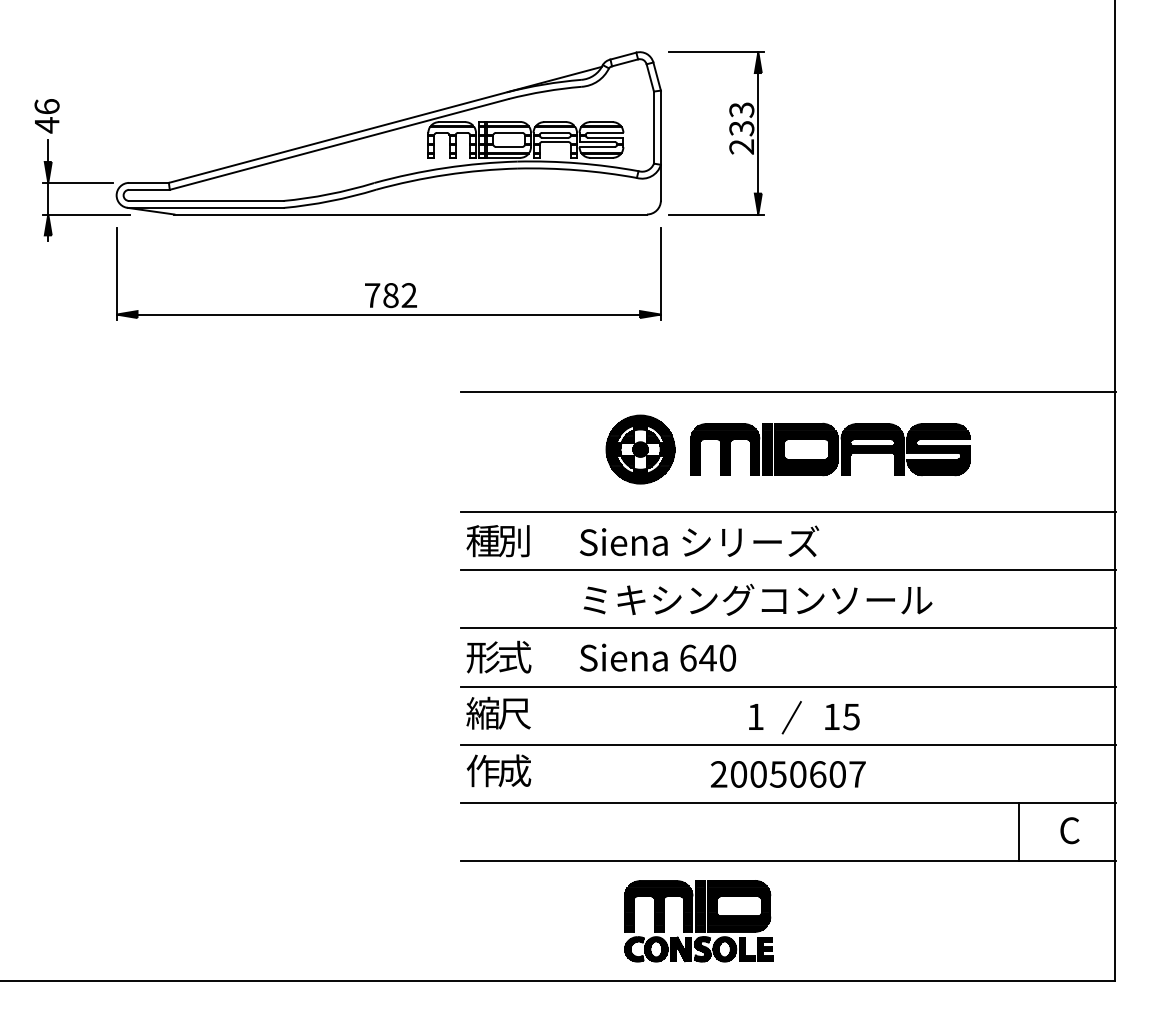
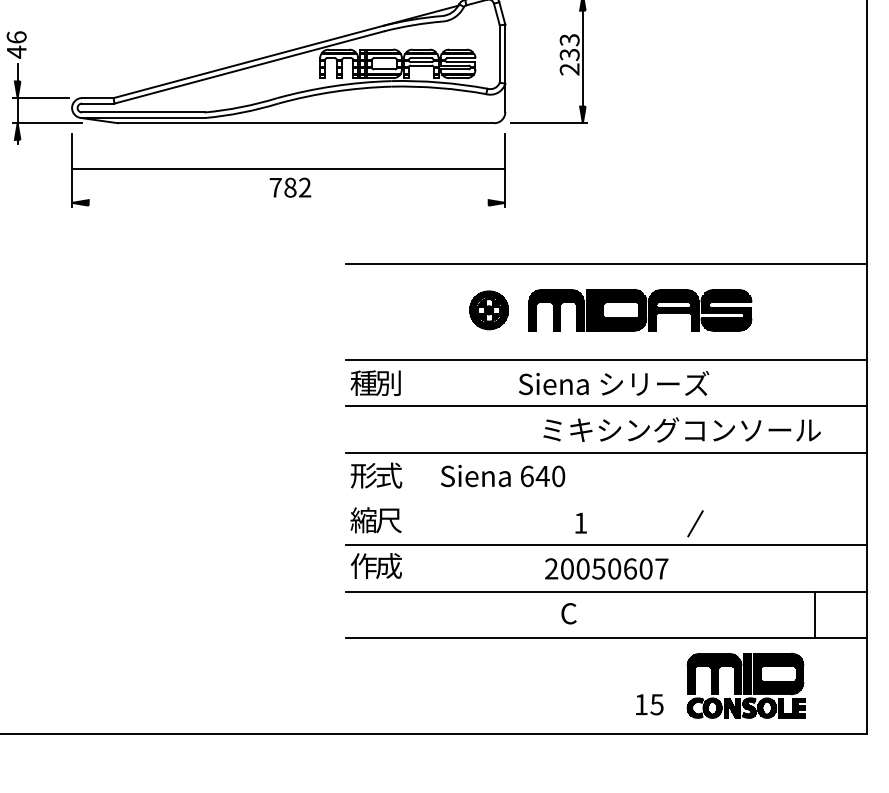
line: (388, 314) -> (288, 169), moved
part: (640, 449) -> (489, 310), size x0.7
text: (699, 540) -> (614, 382), moved
text: (757, 599) -> (681, 429), moved
line: (787, 686) -> (606, 498), removed
line: (791, 717) -> (695, 523), moved
text: (842, 717) -> (649, 705), moved
text: (1069, 830) -> (568, 613), moved
line: (1019, 832) -> (815, 615), moved
part: (698, 921) -> (746, 686), moved

